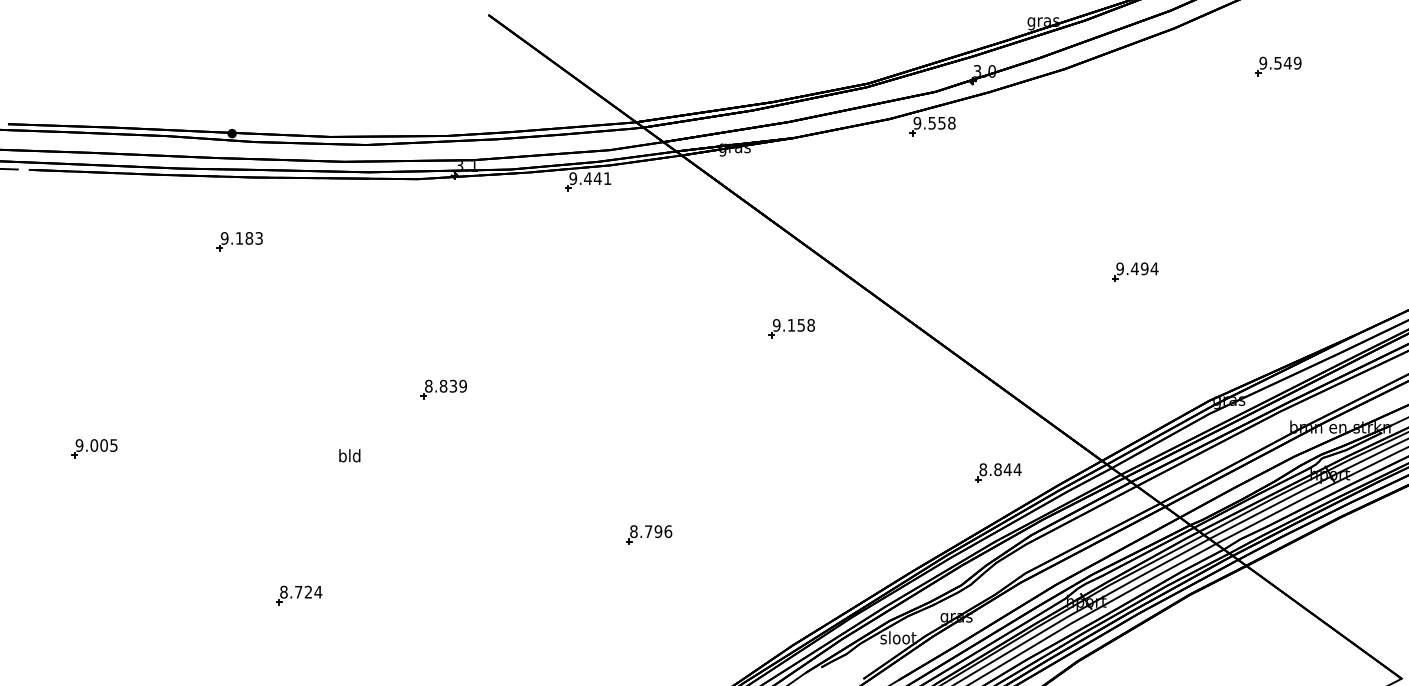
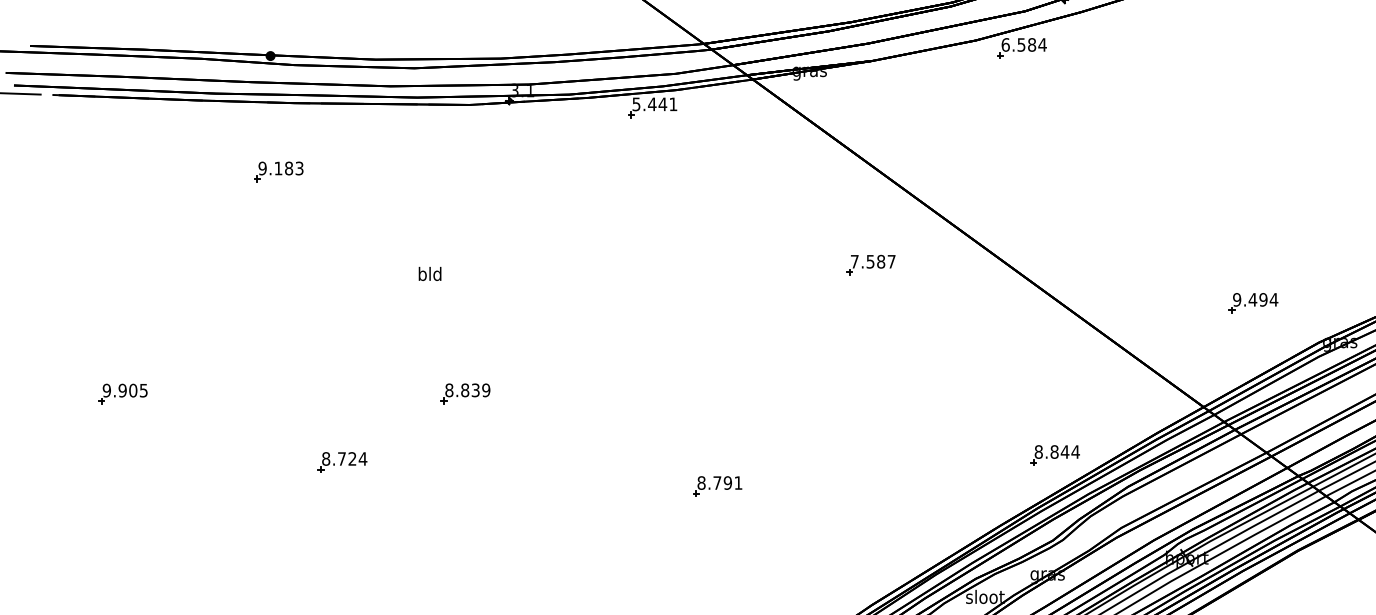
text: (934, 122) -> (1024, 44), 9.558 -> 6.584
text: (573, 178) -> (636, 104), 9.441 -> 5.441
part: (1135, 271) -> (1253, 302), moved
text: (793, 325) -> (872, 261), 9.158 -> 7.587
part: (443, 389) -> (465, 393), moved
text: (93, 445) -> (121, 390), 9.005 -> 9.905
text: (349, 455) -> (429, 273), moved
part: (998, 472) -> (1055, 454), moved
text: (668, 531) -> (738, 482), 8.796 -> 8.791
part: (299, 595) -> (342, 462), moved

